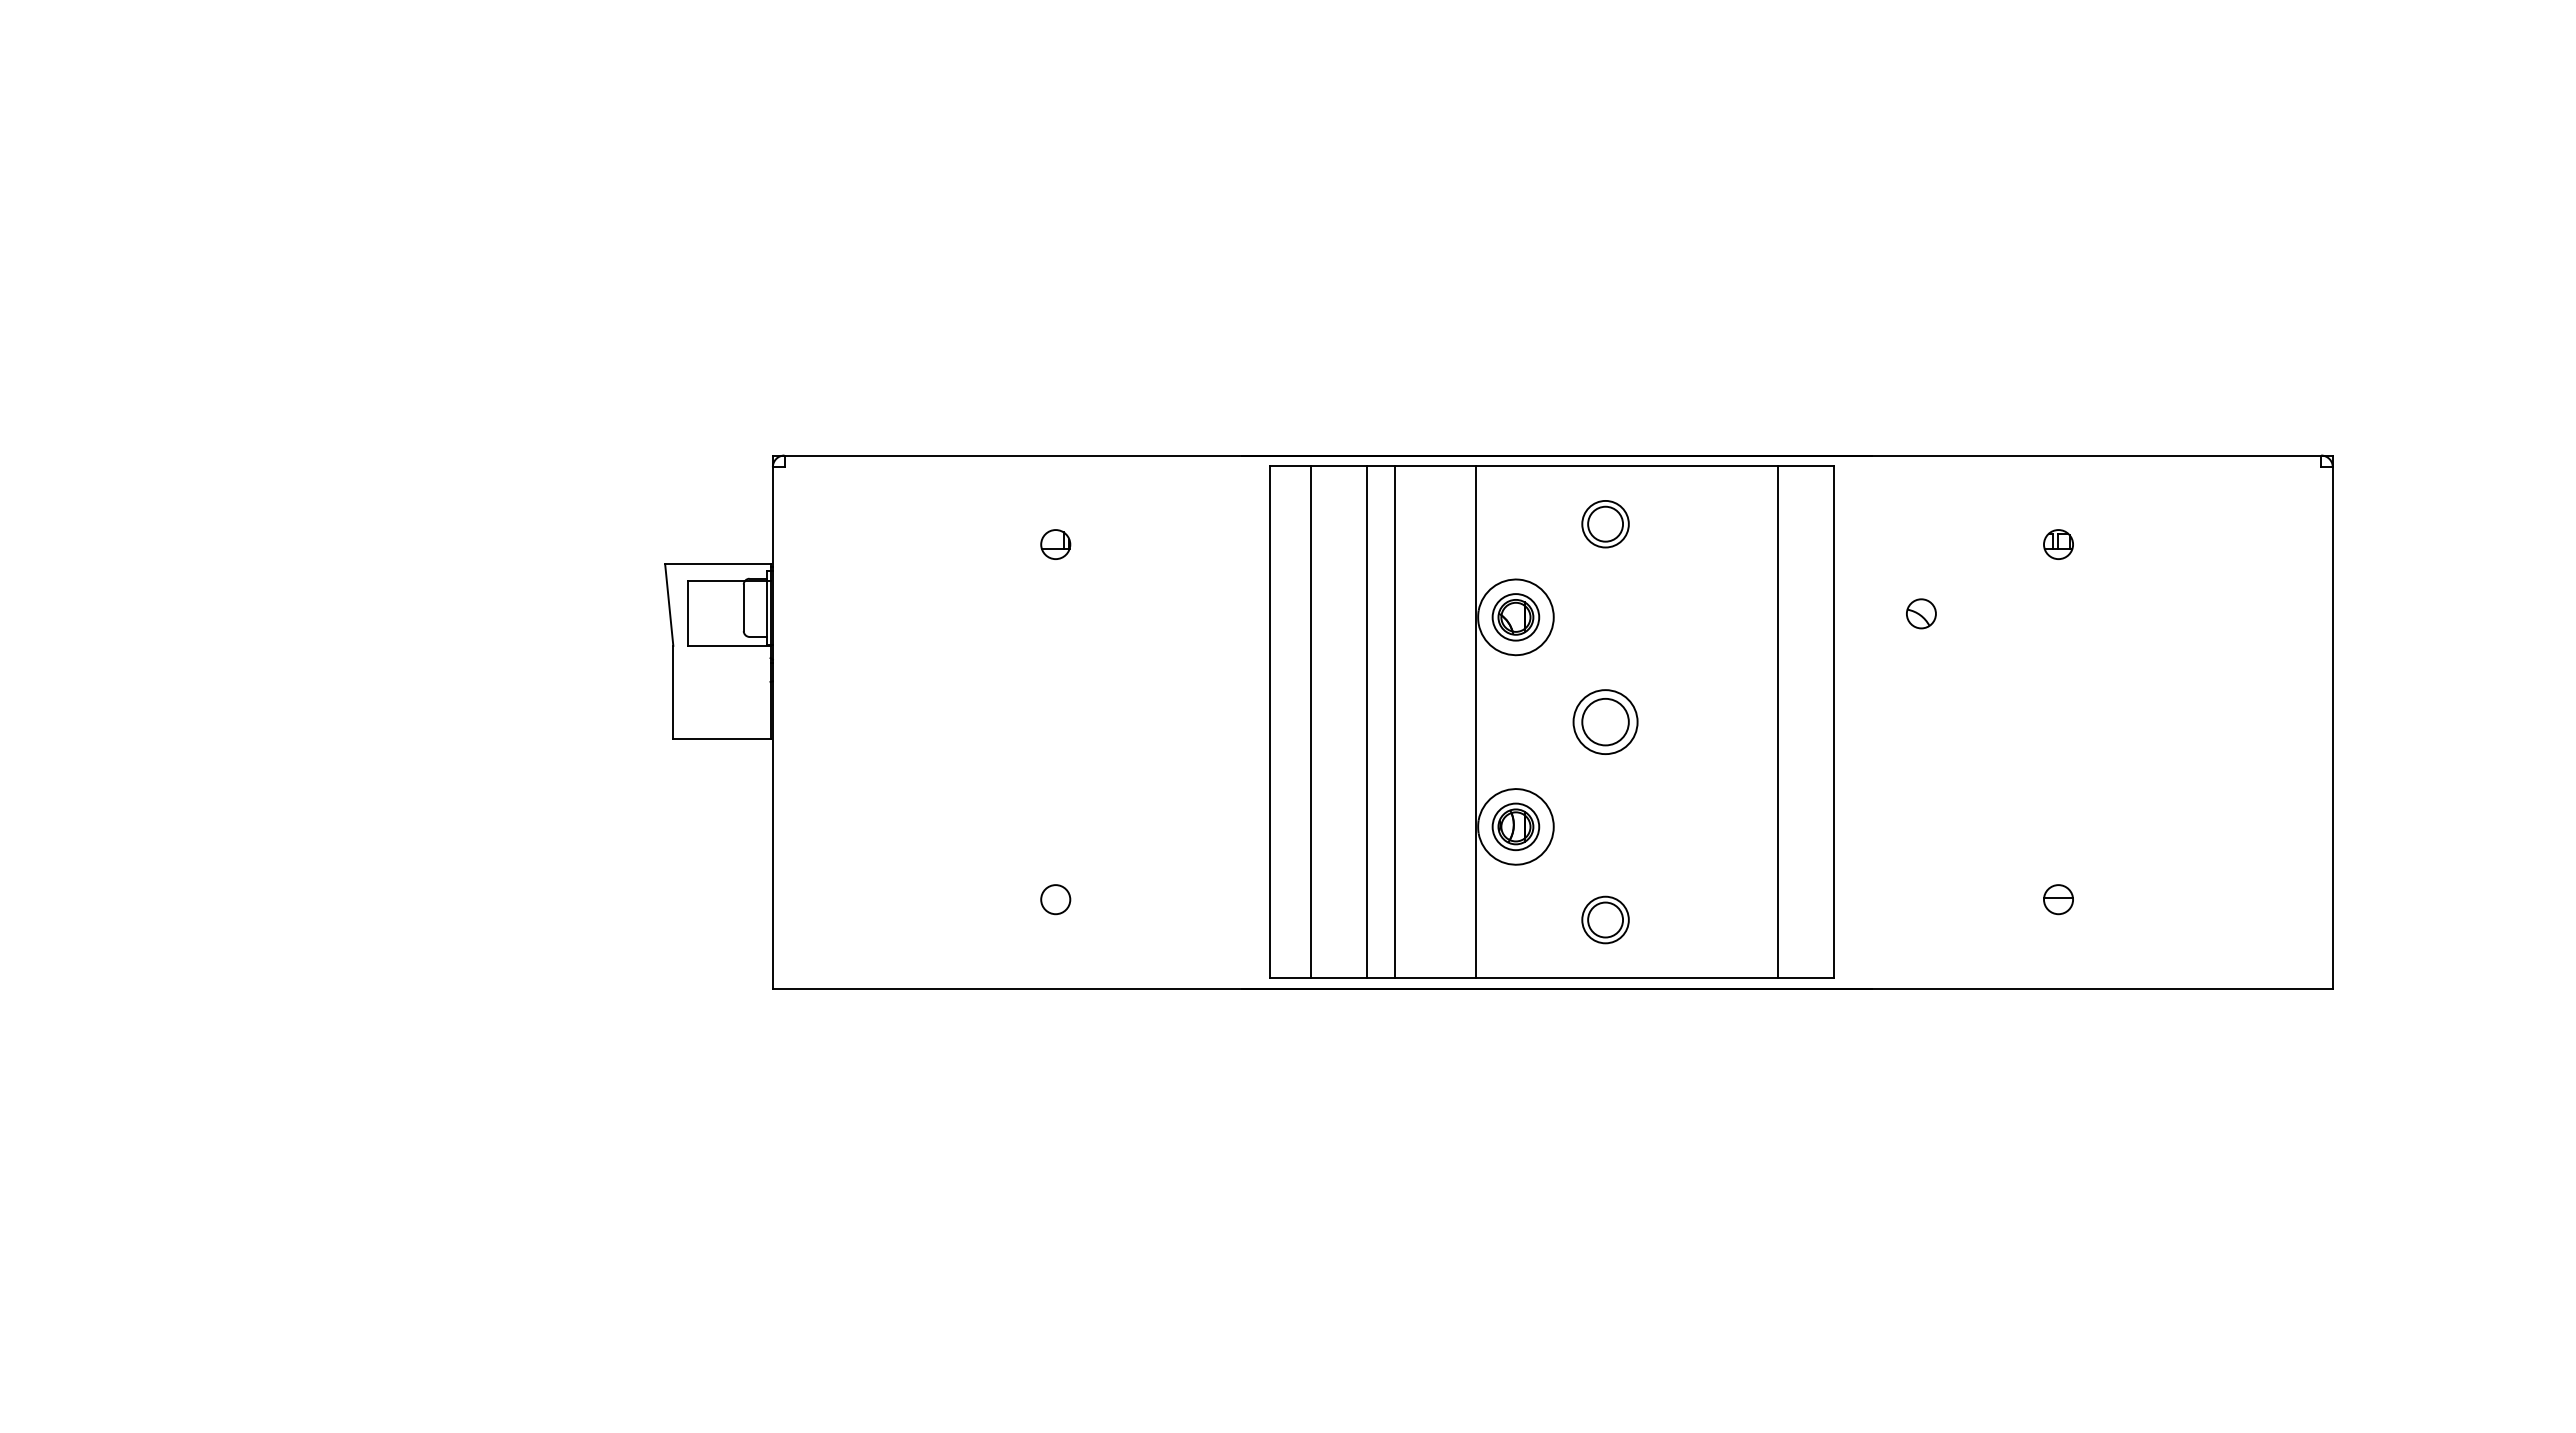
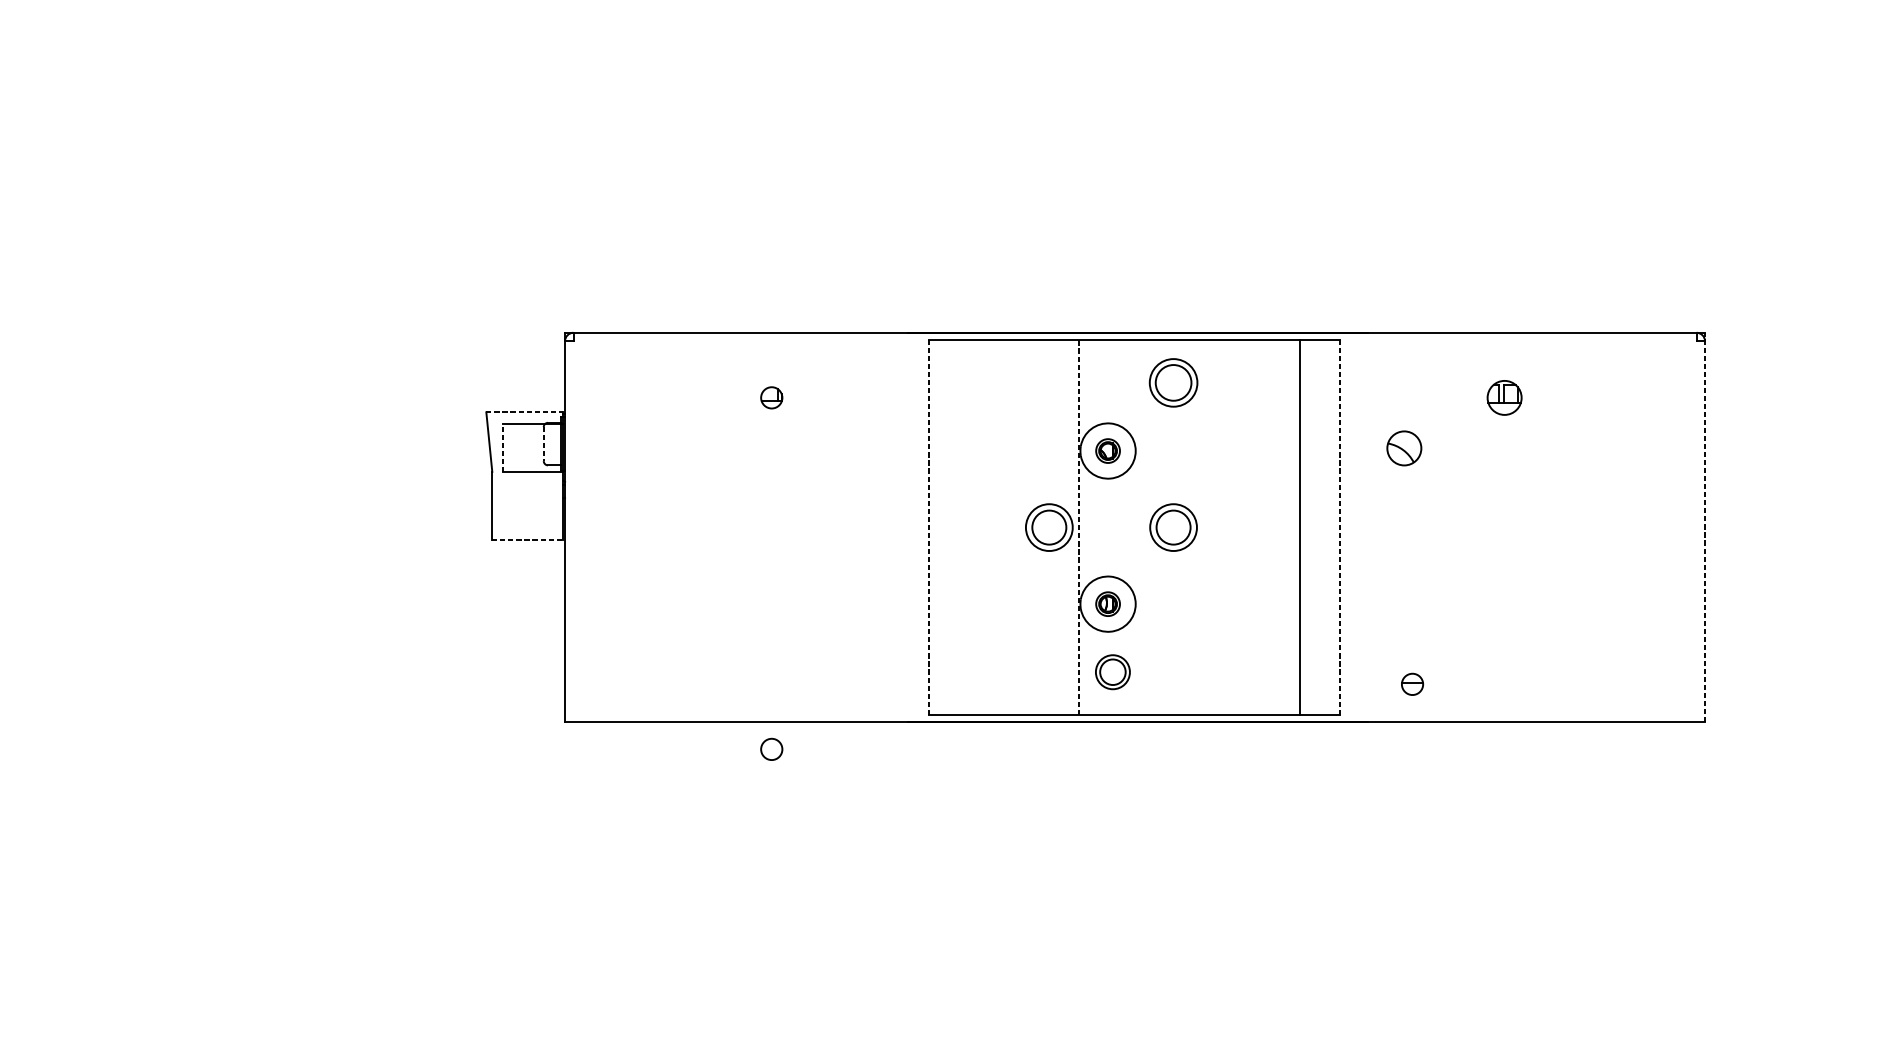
part: (1605, 524) -> (1173, 383), size x1.4
part: (2058, 544) -> (1504, 397), size x1.6
line: (717, 564) -> (524, 412), solid -> dashed
line: (743, 608) -> (543, 444), solid -> dashed
line: (688, 613) -> (503, 448), solid -> dashed
part: (1921, 613) -> (1404, 448), size x1.6
part: (1515, 617) -> (1107, 451), size x0.7
line: (1270, 721) -> (928, 527), solid -> dashed
part: (1435, 721) -> (1049, 527), added
line: (1833, 721) -> (1340, 527), solid -> dashed
line: (1311, 722) -> (958, 527), removed
line: (1366, 722) -> (998, 527), removed
line: (1394, 722) -> (1019, 527), removed
line: (1476, 722) -> (1079, 527), solid -> dashed
line: (2332, 722) -> (1704, 527), solid -> dashed
line: (721, 739) -> (527, 540), solid -> dashed
part: (1515, 826) -> (1107, 603), size x0.7
circle: (1055, 899) -> (771, 749), moved
part: (2058, 899) -> (1412, 684), moved
part: (1605, 919) -> (1112, 671), moved

